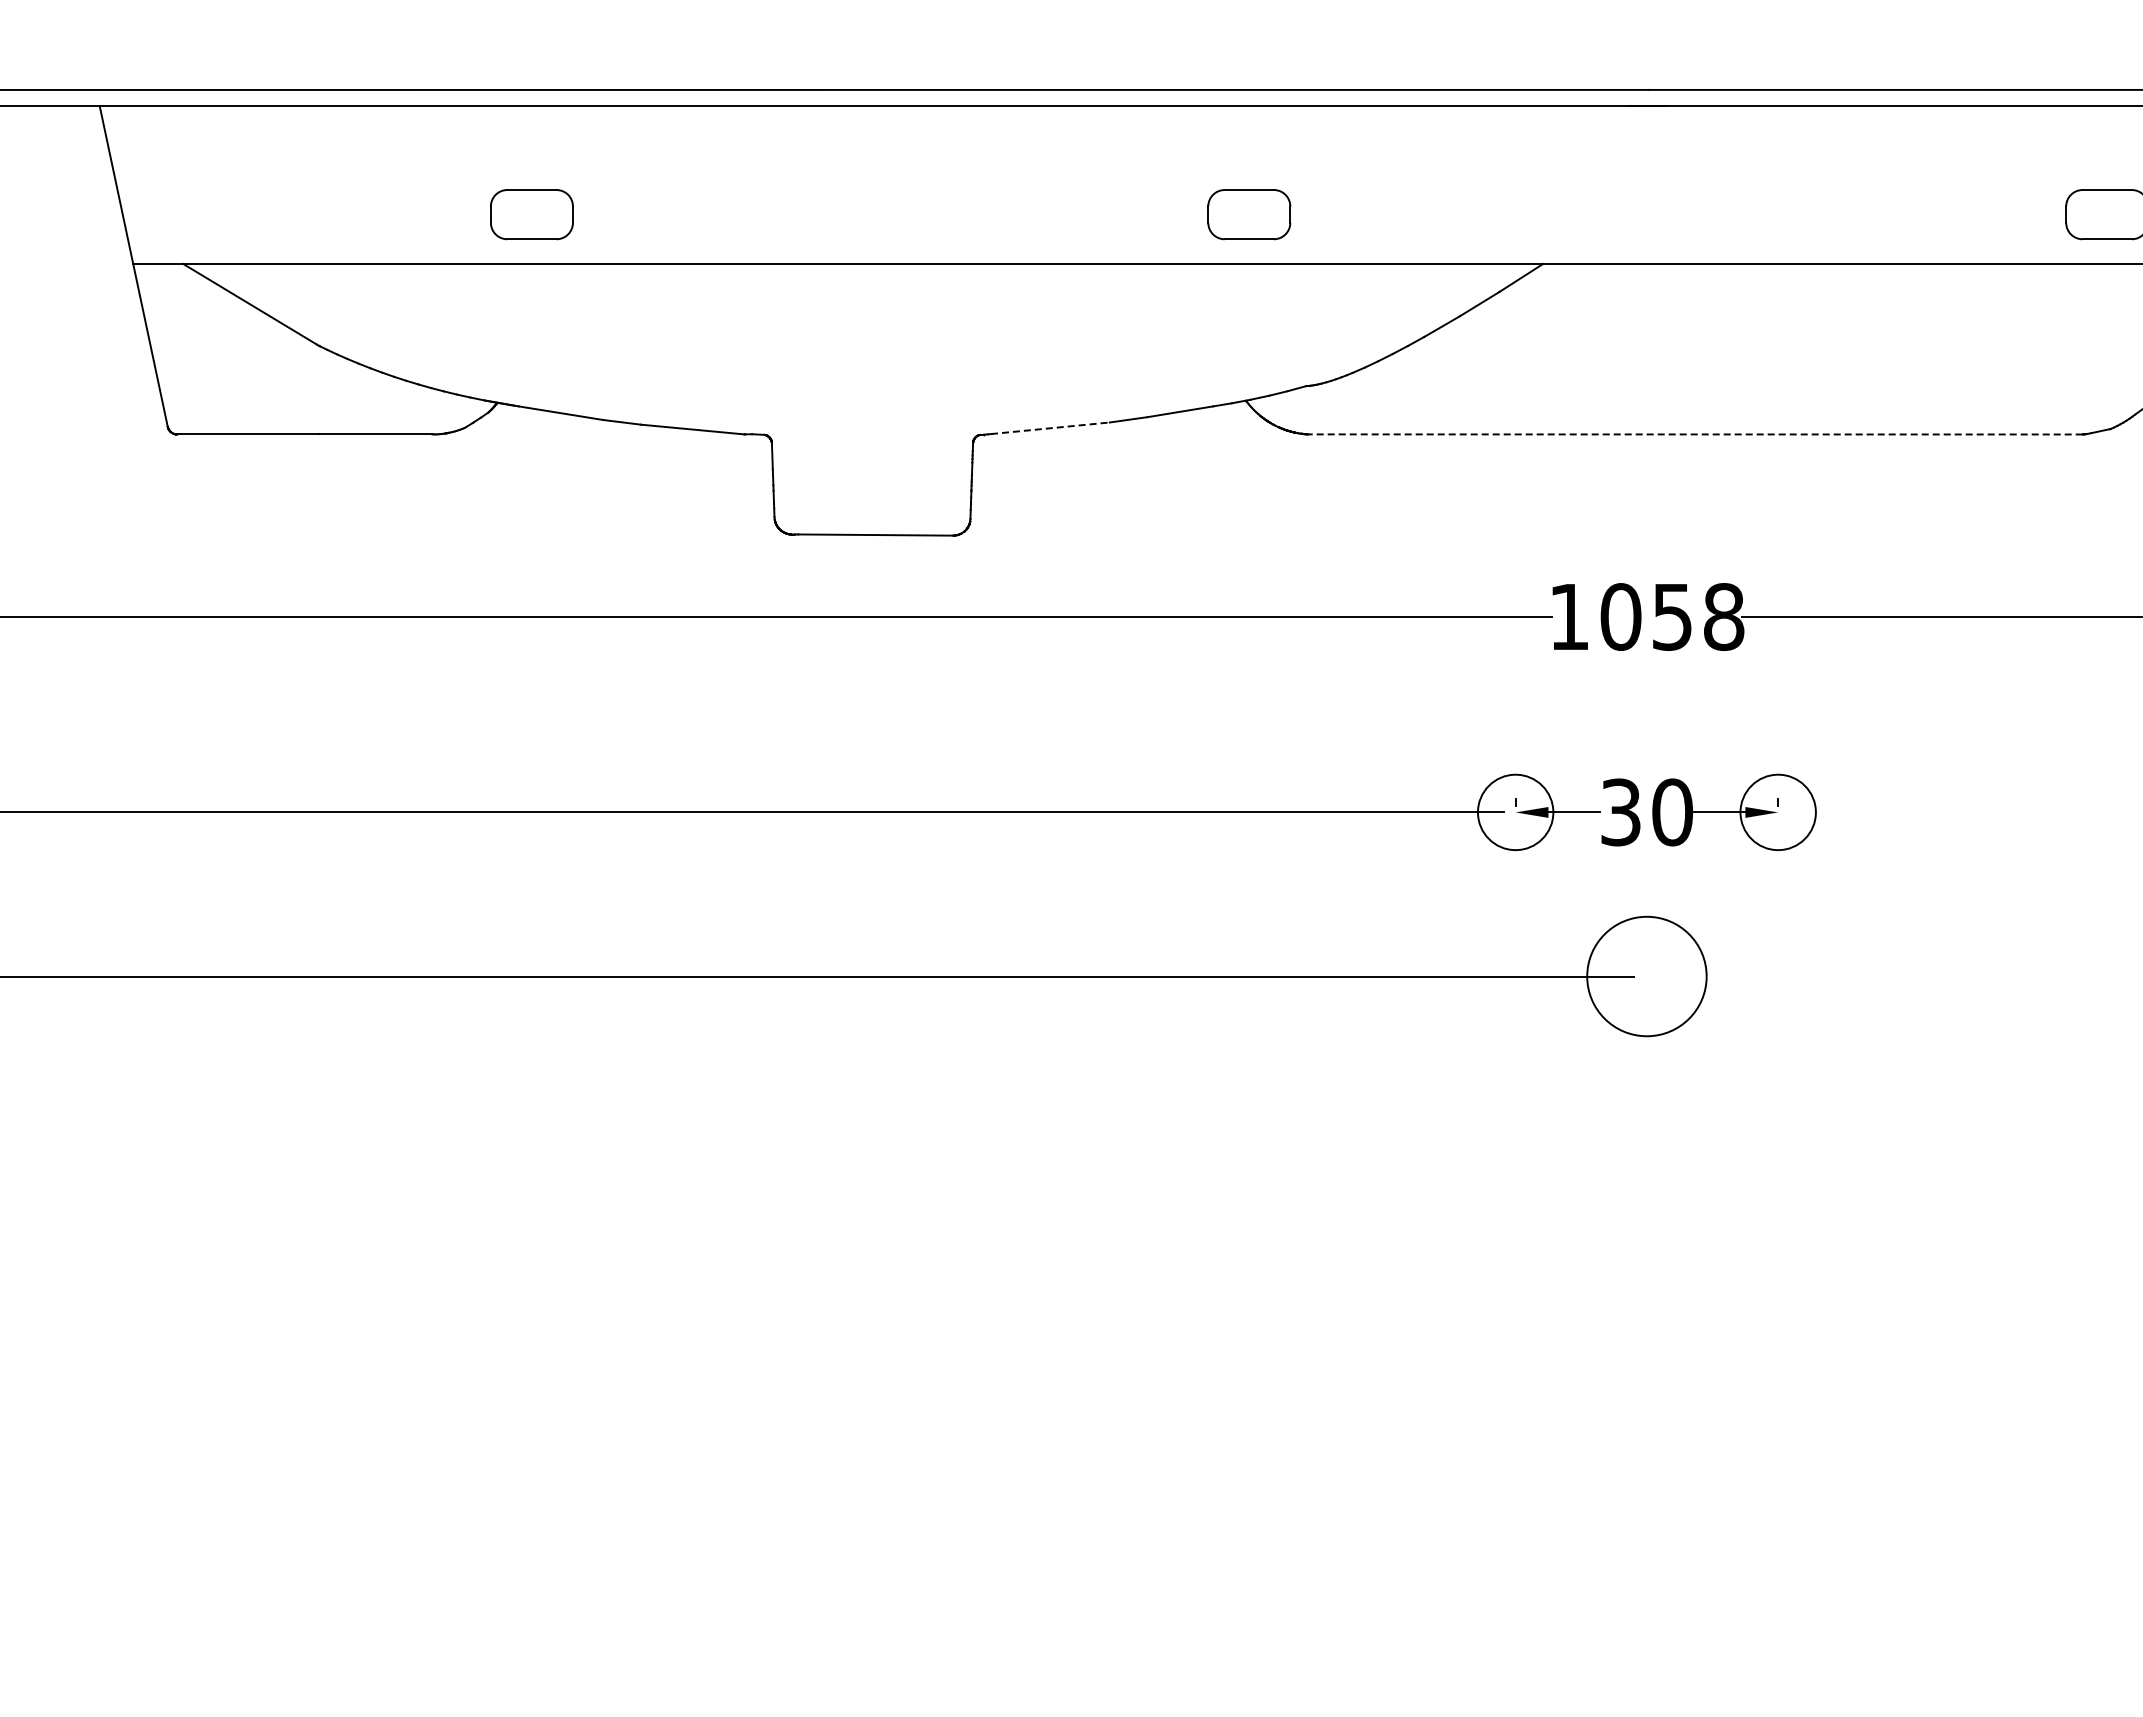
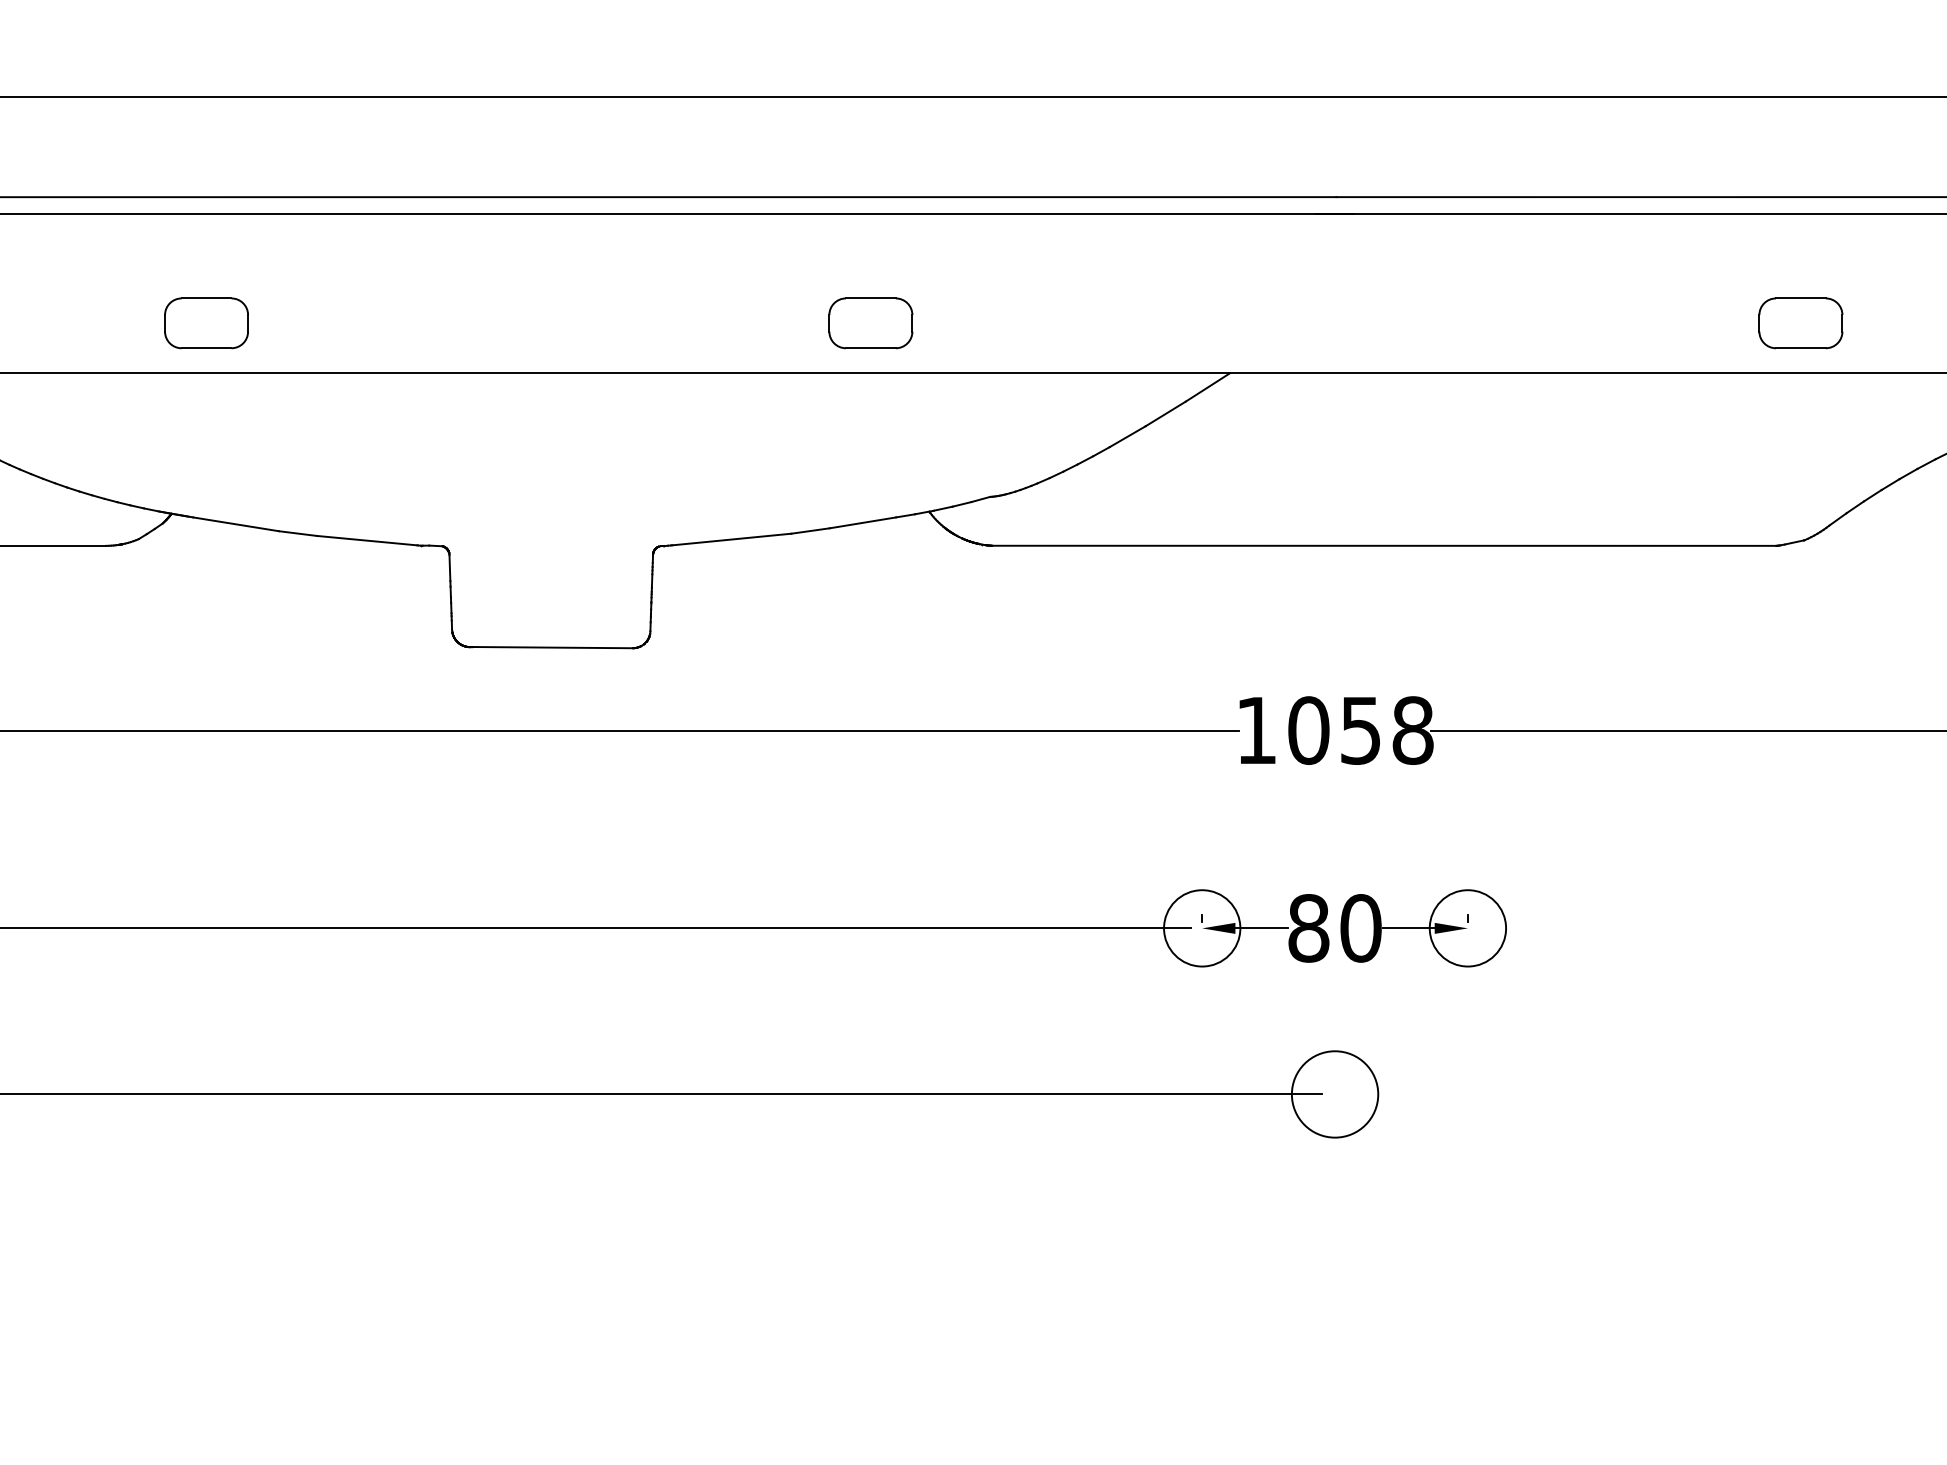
part: (1249, 214) -> (871, 323), moved
line: (1050, 428) -> (731, 539), dashed -> solid
line: (1695, 434) -> (1384, 545), dashed -> solid
text: (1621, 812) -> (1309, 928), 30 -> 80
circle: (1646, 976) -> (1334, 1094), size x0.71

